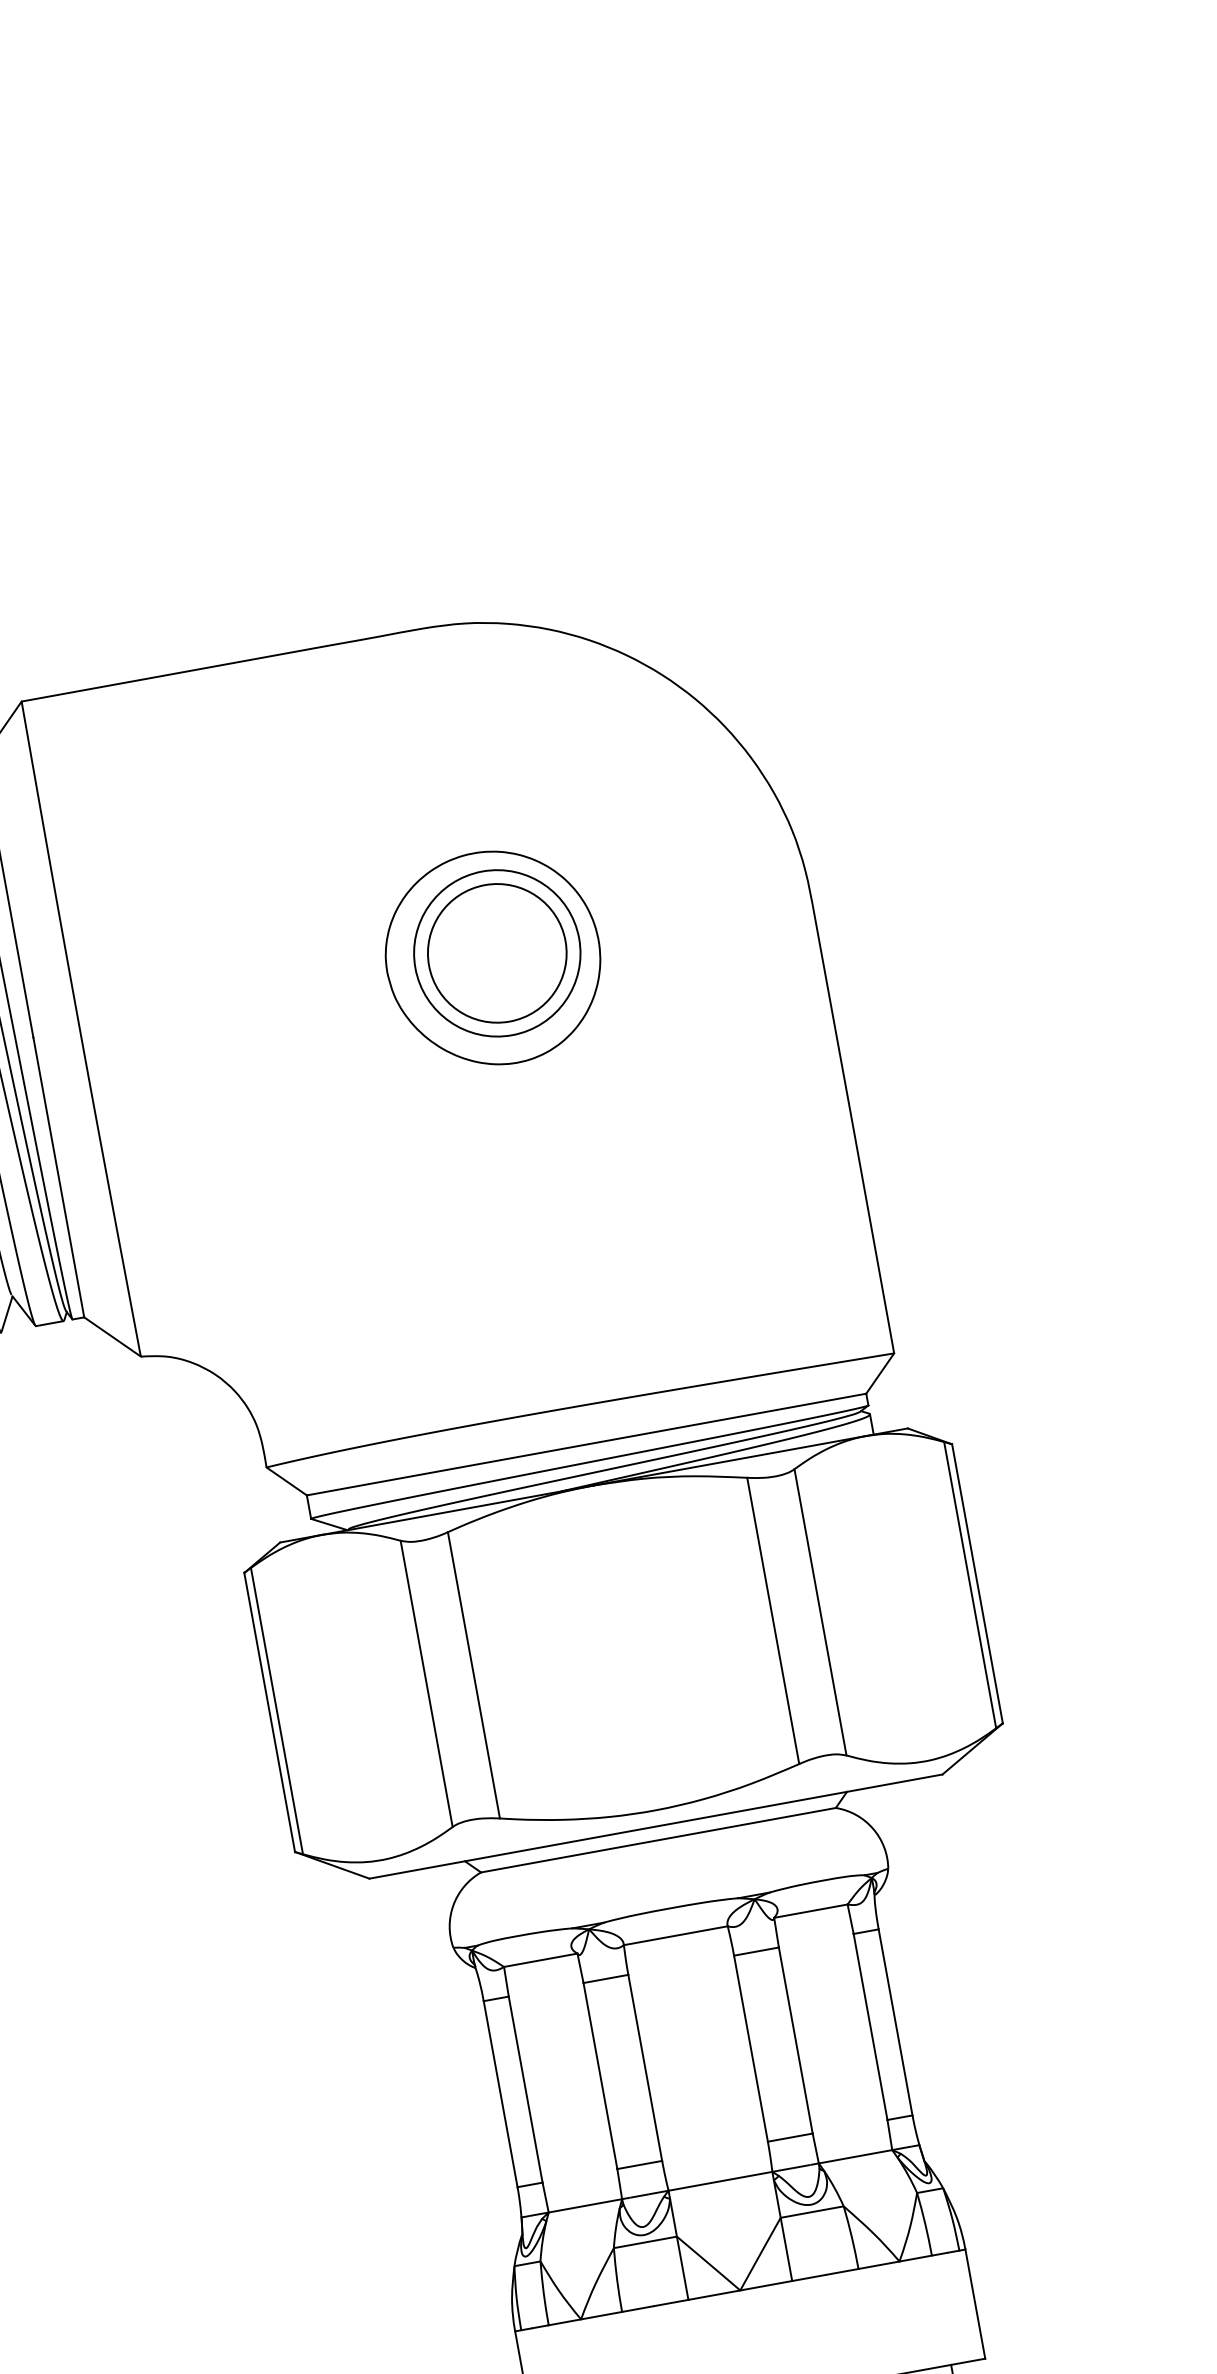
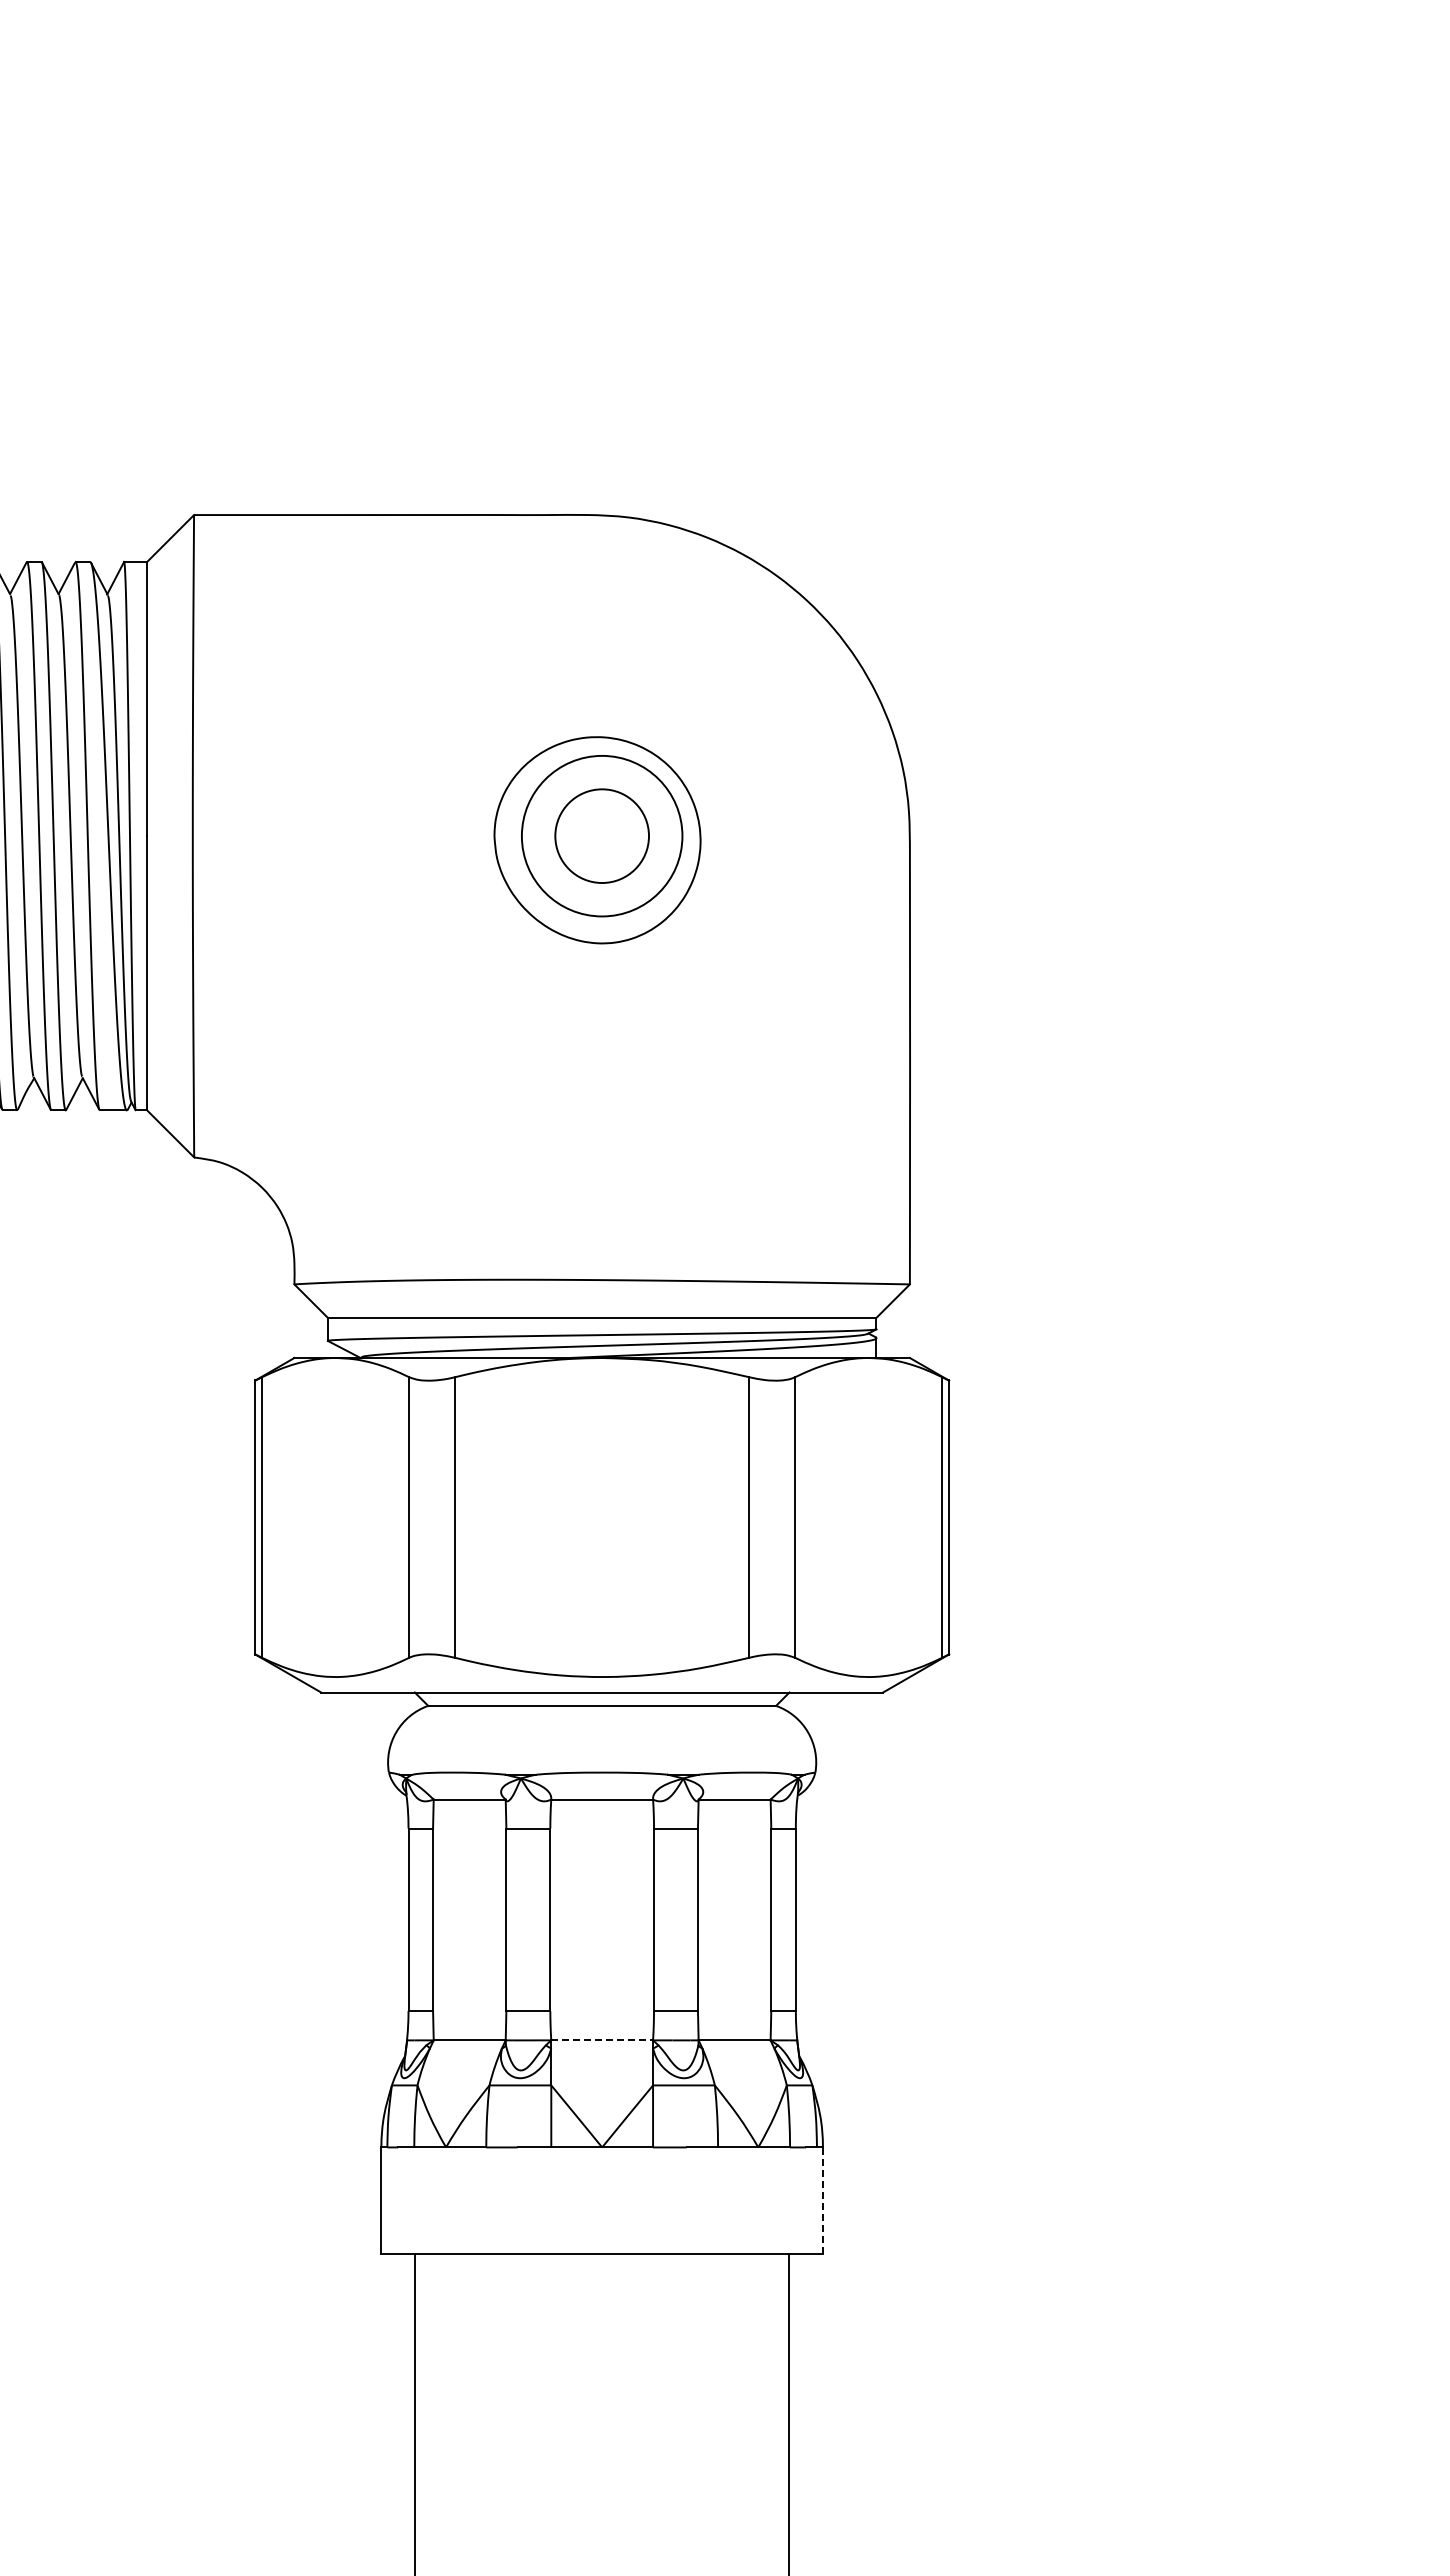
circle: (497, 953) -> (602, 836), size x0.7
line: (720, 2181) -> (602, 2040), solid -> dashed
line: (974, 2303) -> (822, 2200), solid -> dashed

